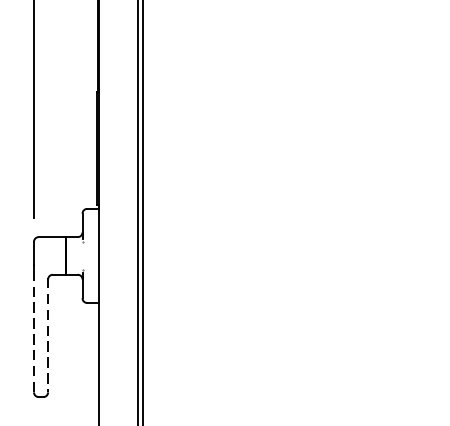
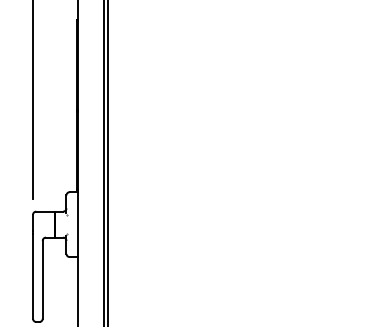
line: (34, 331) -> (33, 276), dashed -> solid
line: (47, 335) -> (42, 279), dashed -> solid

